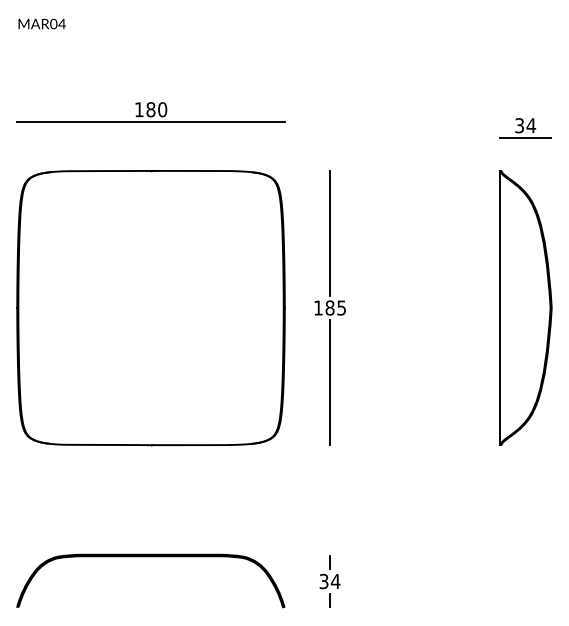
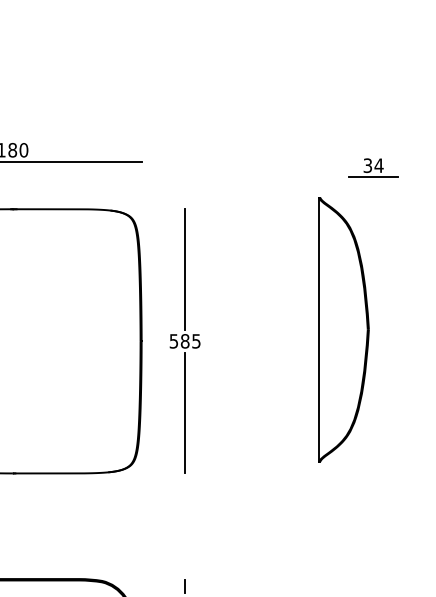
text: (318, 307) -> (174, 340), 185 -> 585
part: (525, 307) -> (343, 329), moved

